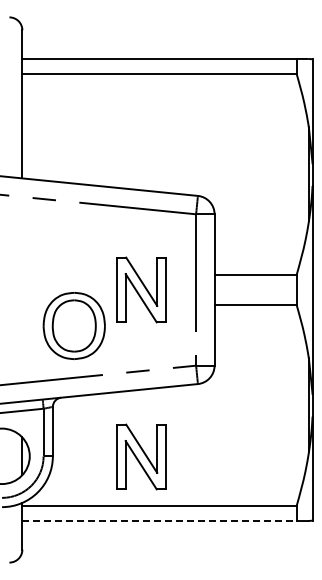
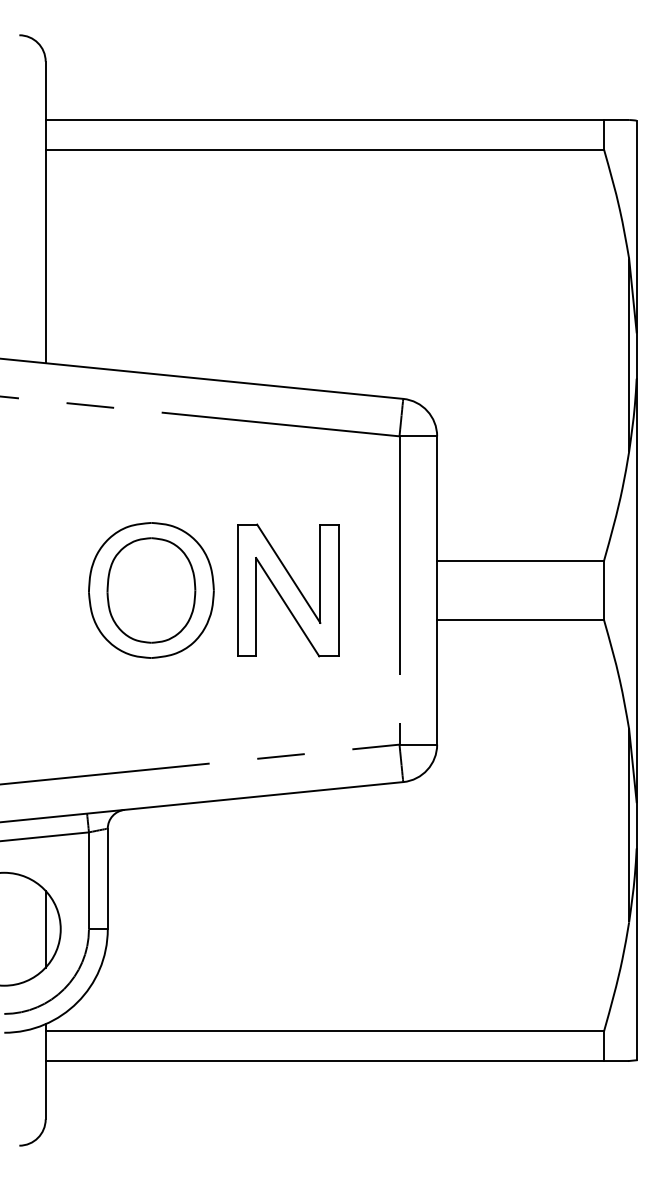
part: (73, 325) -> (149, 589), moved
part: (141, 456) -> (288, 929), removed
line: (159, 521) -> (324, 1061), dashed -> solid

